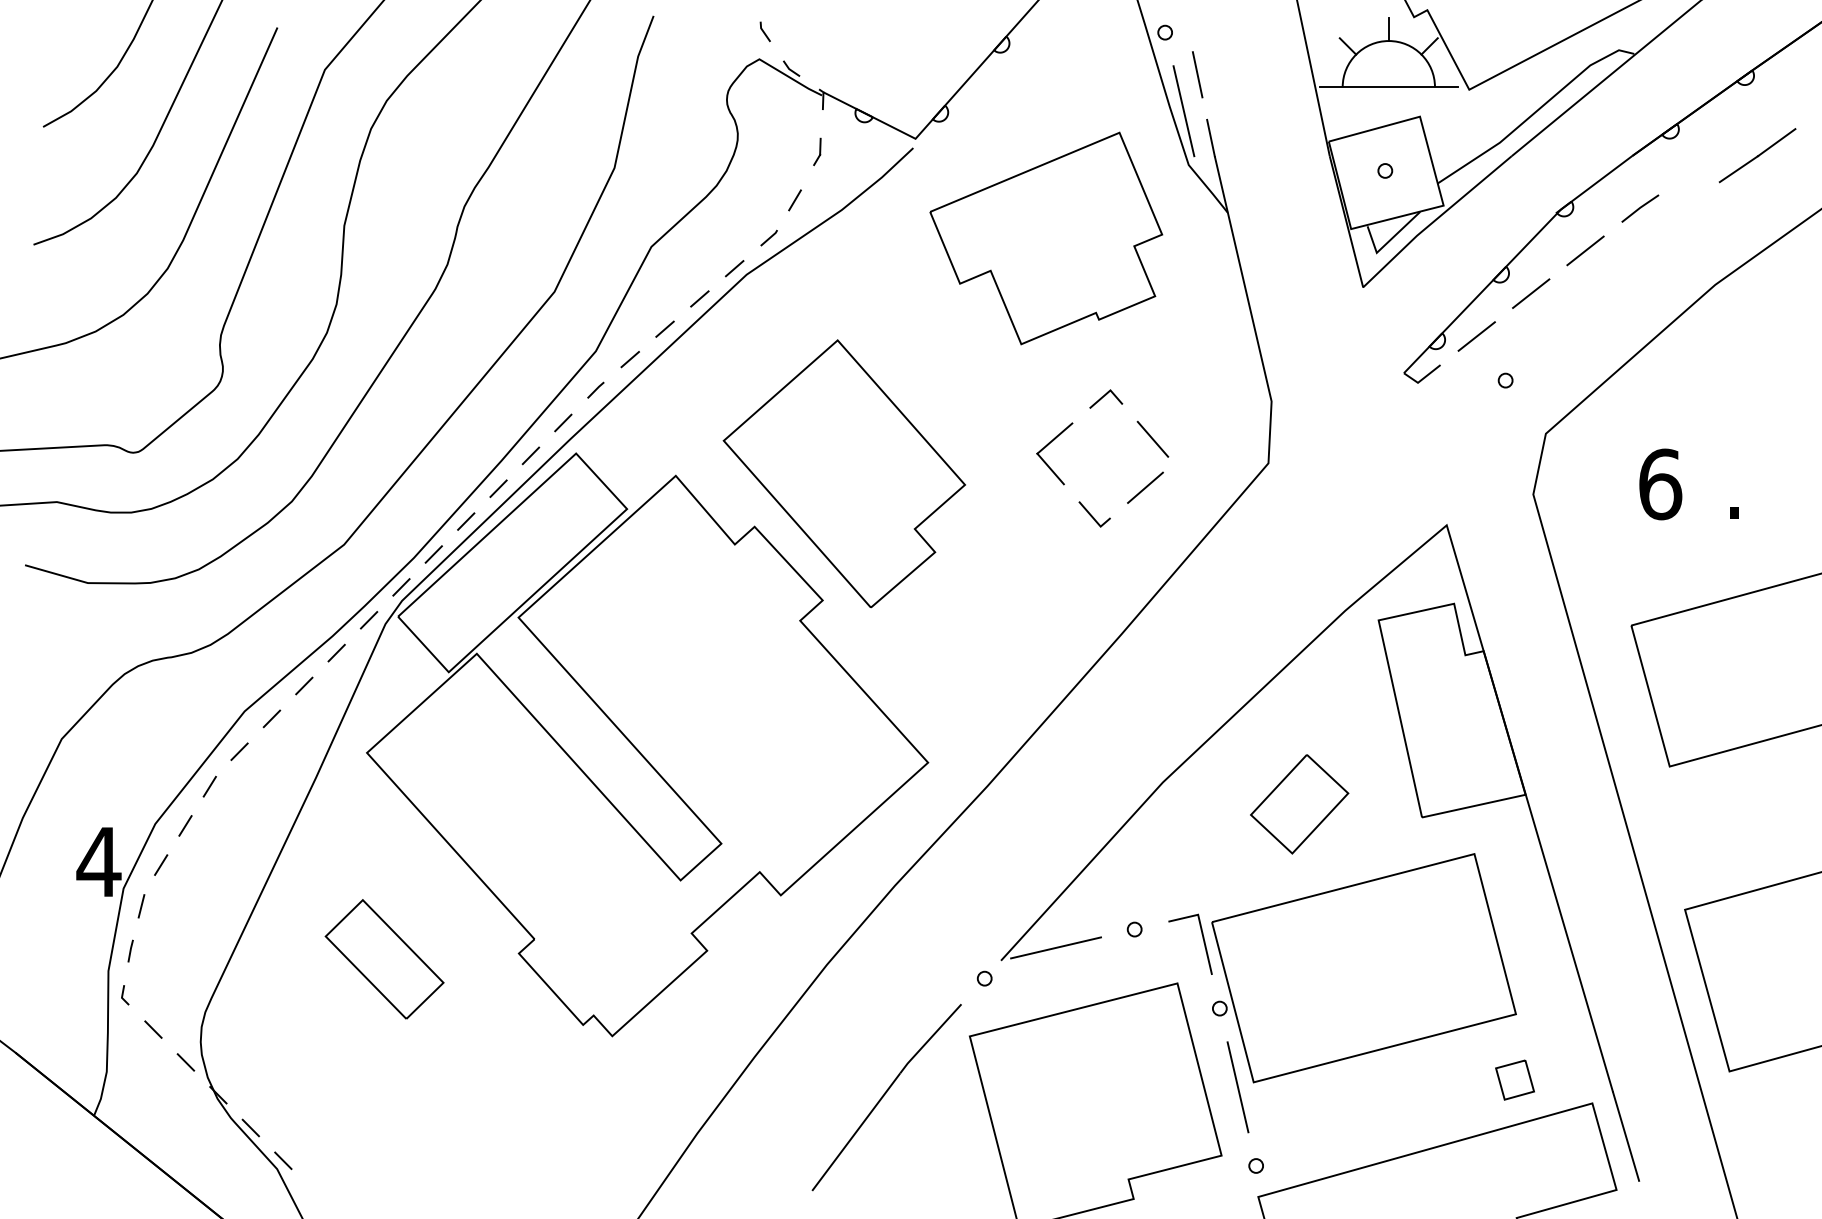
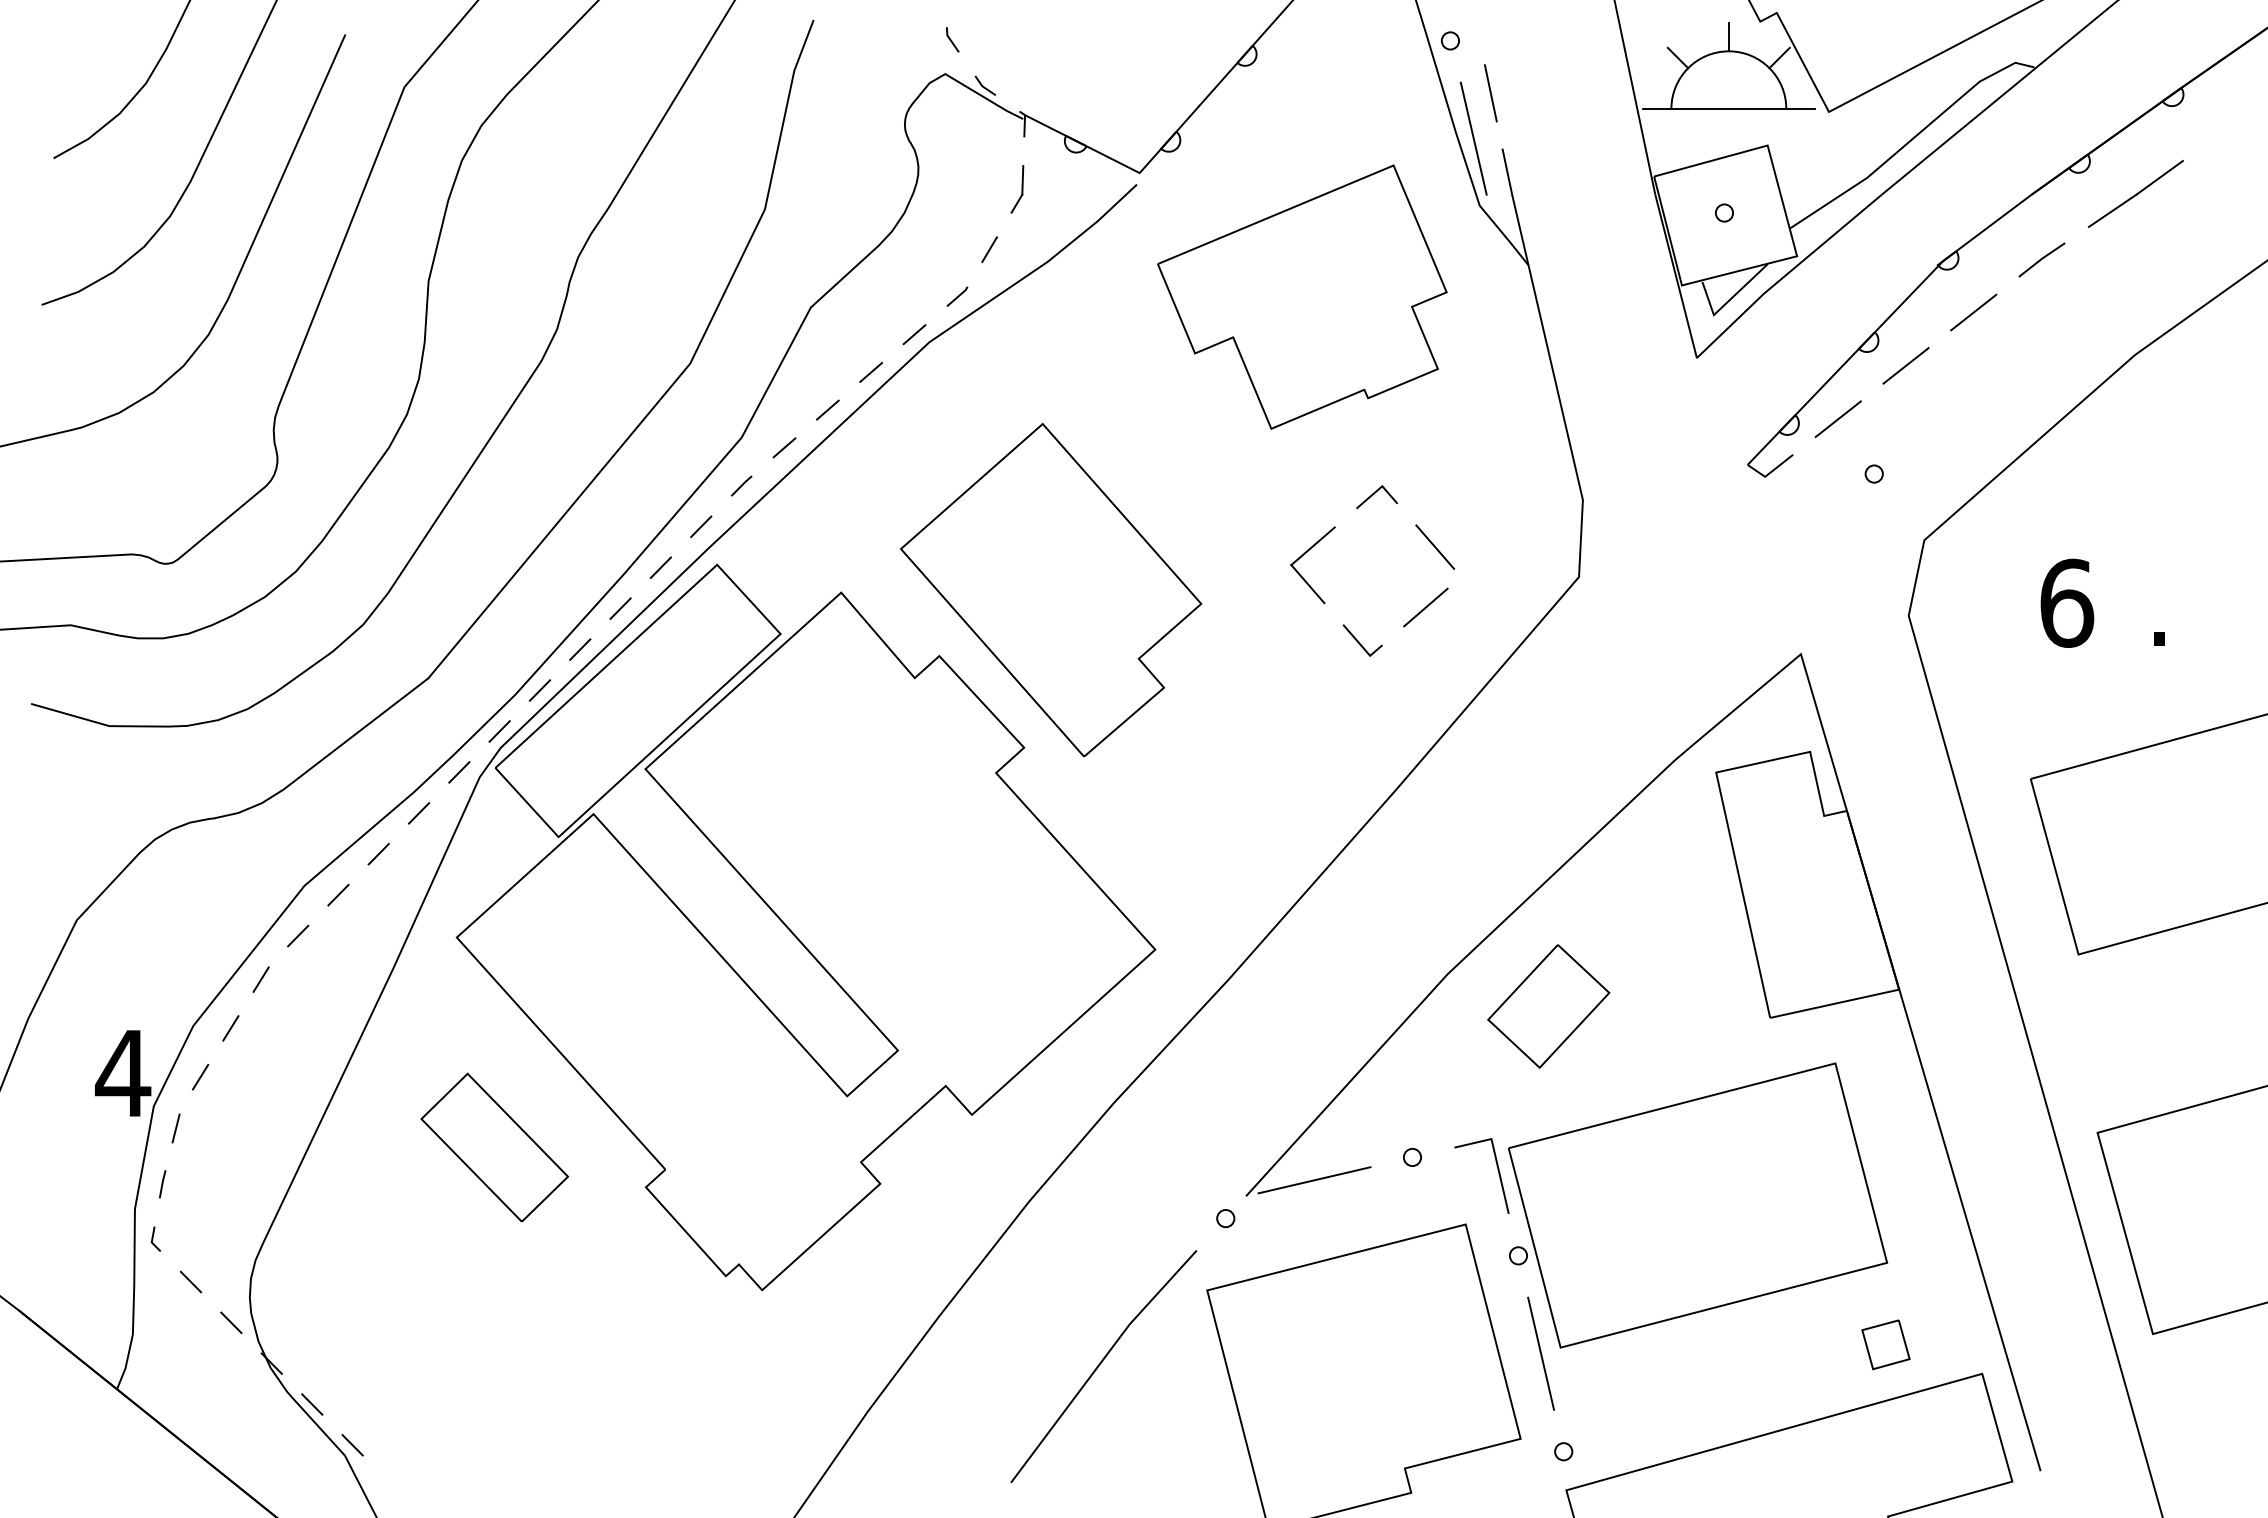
part: (817, 152) -> (1017, 189), size x1.43
part: (1757, 155) -> (2135, 193), moved
part: (1299, 804) -> (1548, 1006), moved
part: (384, 959) -> (494, 1147), moved

